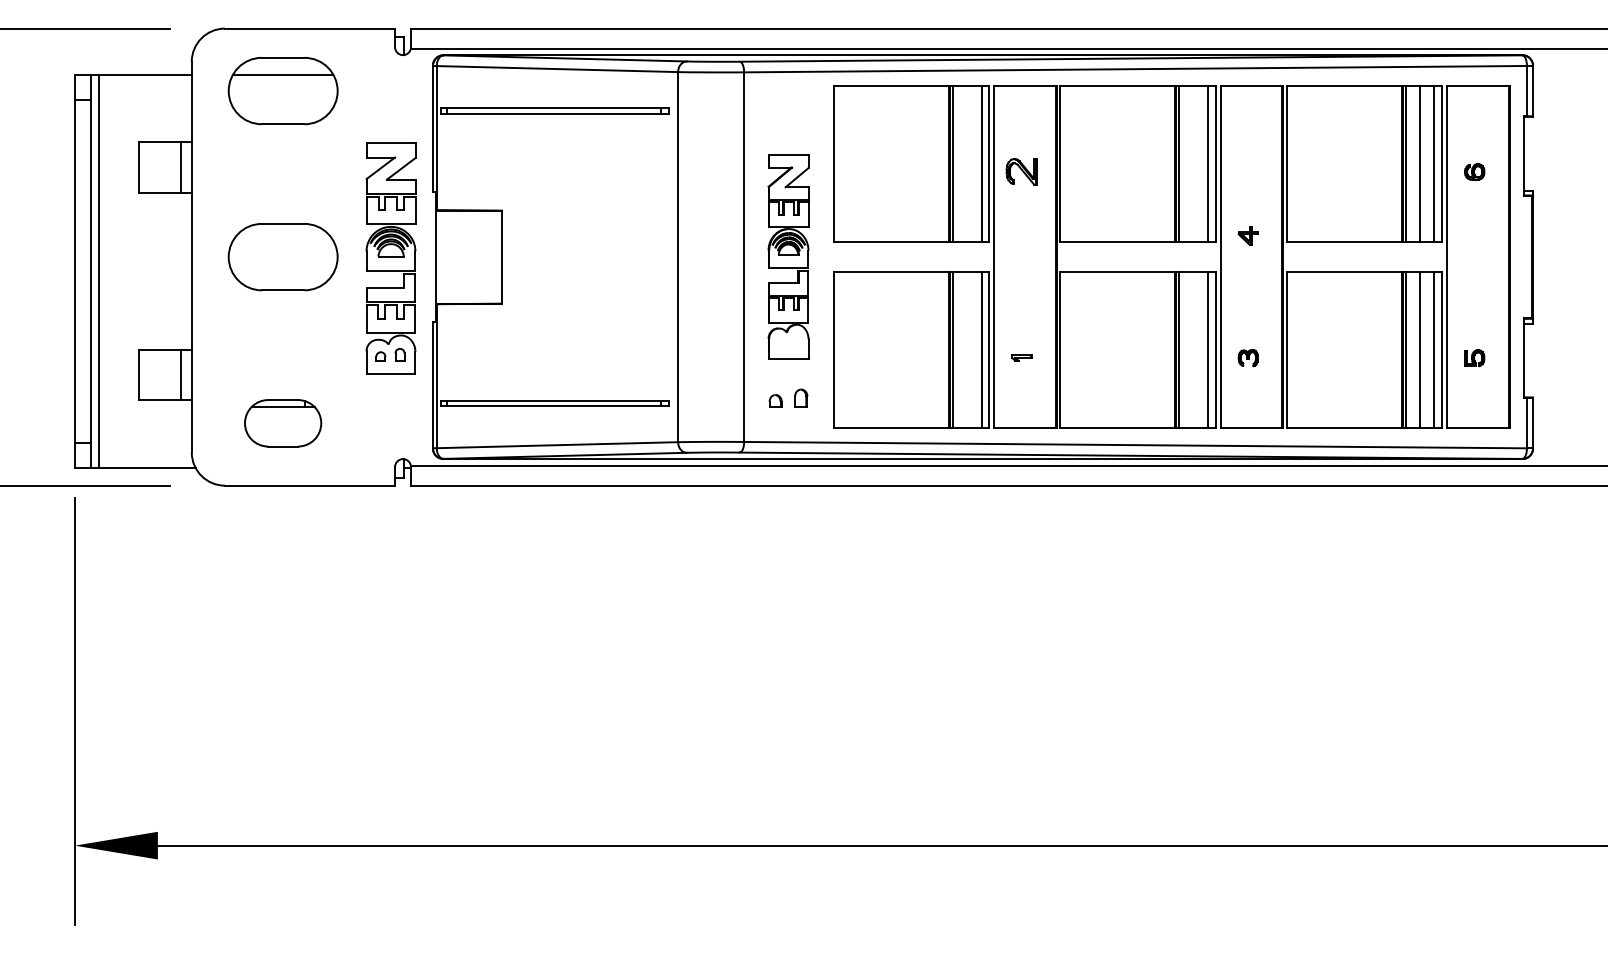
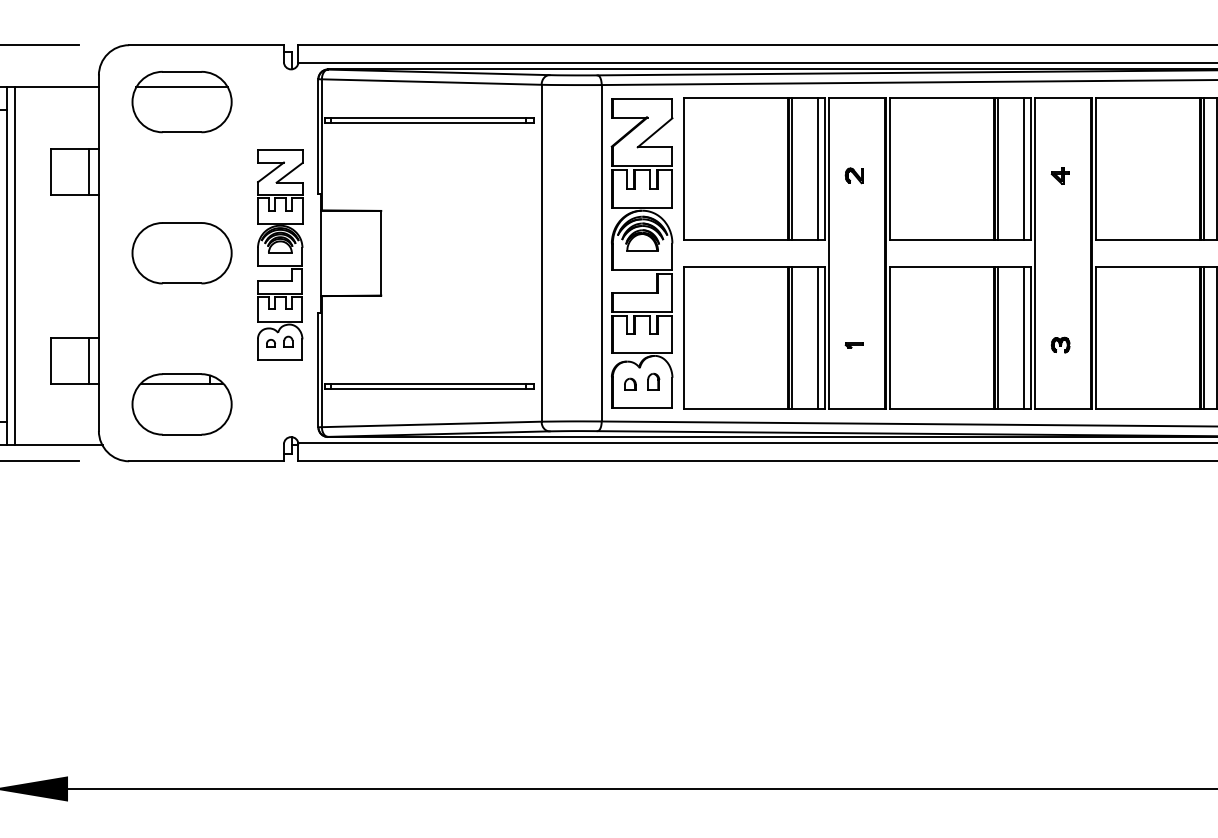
part: (1021, 172) -> (854, 176), size x0.62
part: (1247, 235) -> (1059, 175), moved
part: (788, 256) -> (642, 252), size x1.67
part: (282, 423) -> (181, 404), size x1.43

